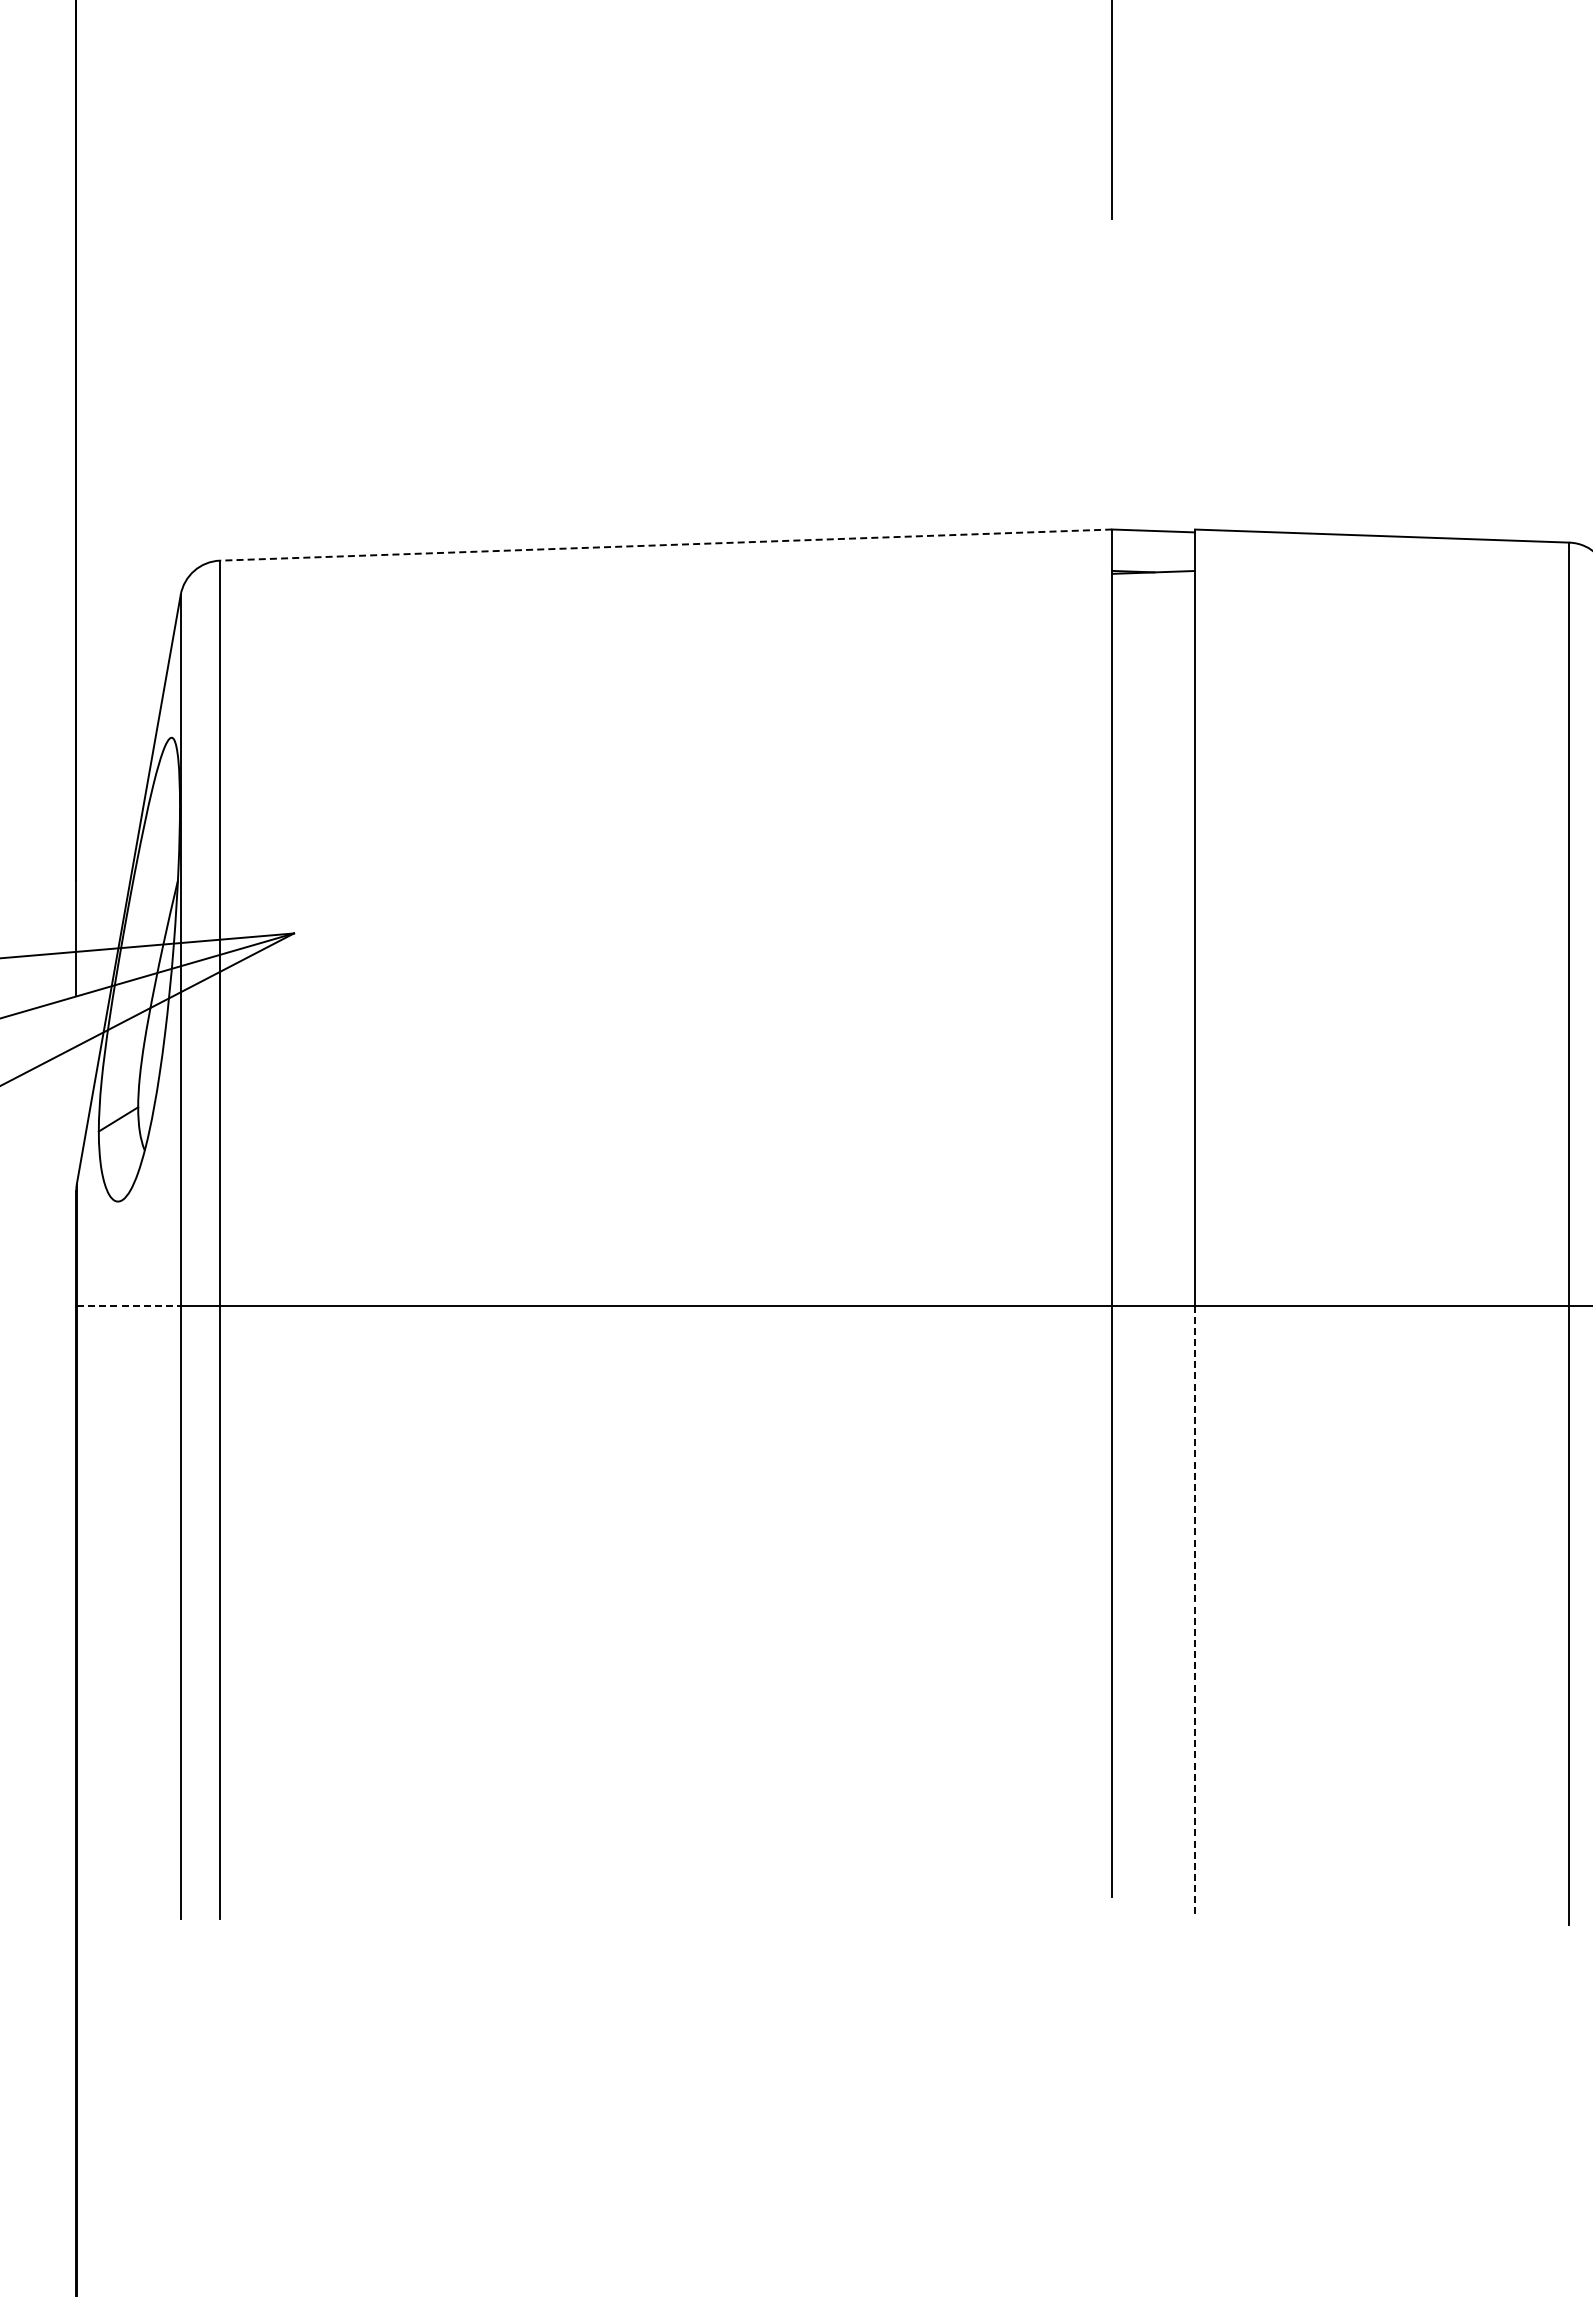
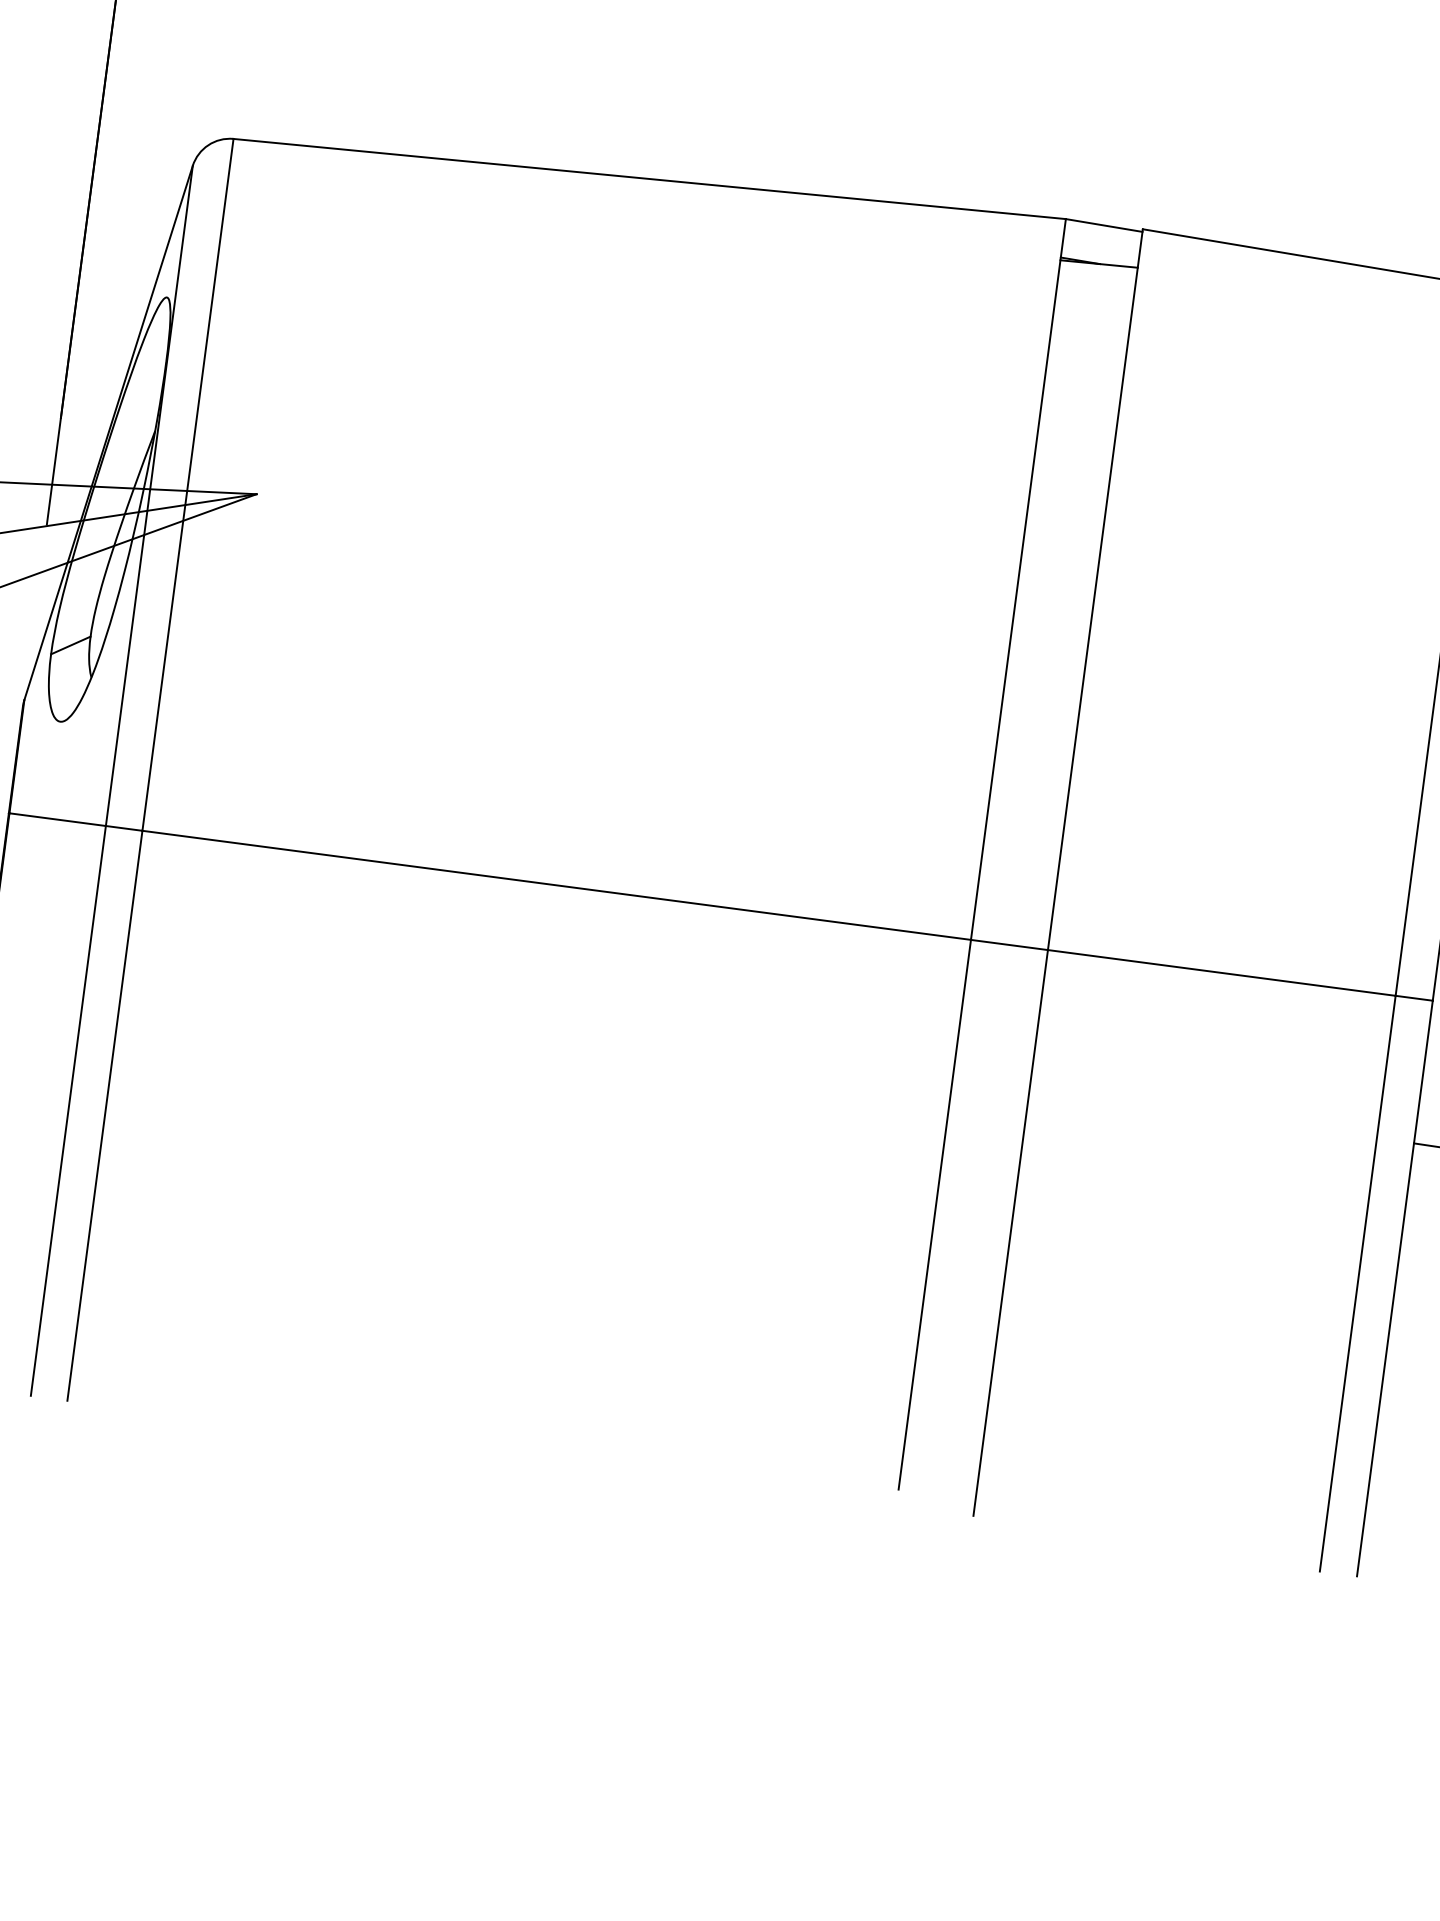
line: (665, 545) -> (649, 179), dashed -> solid
line: (128, 1305) -> (57, 819), dashed -> solid
line: (1195, 1610) -> (1011, 1233), dashed -> solid

